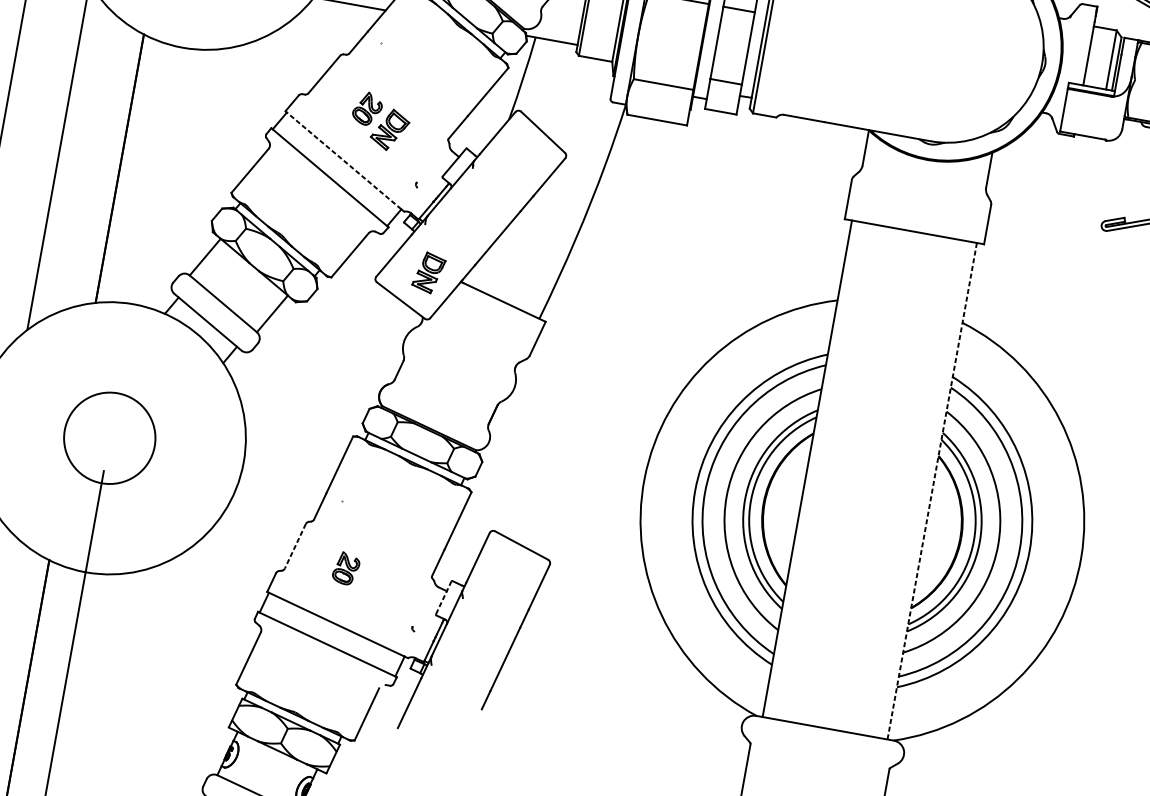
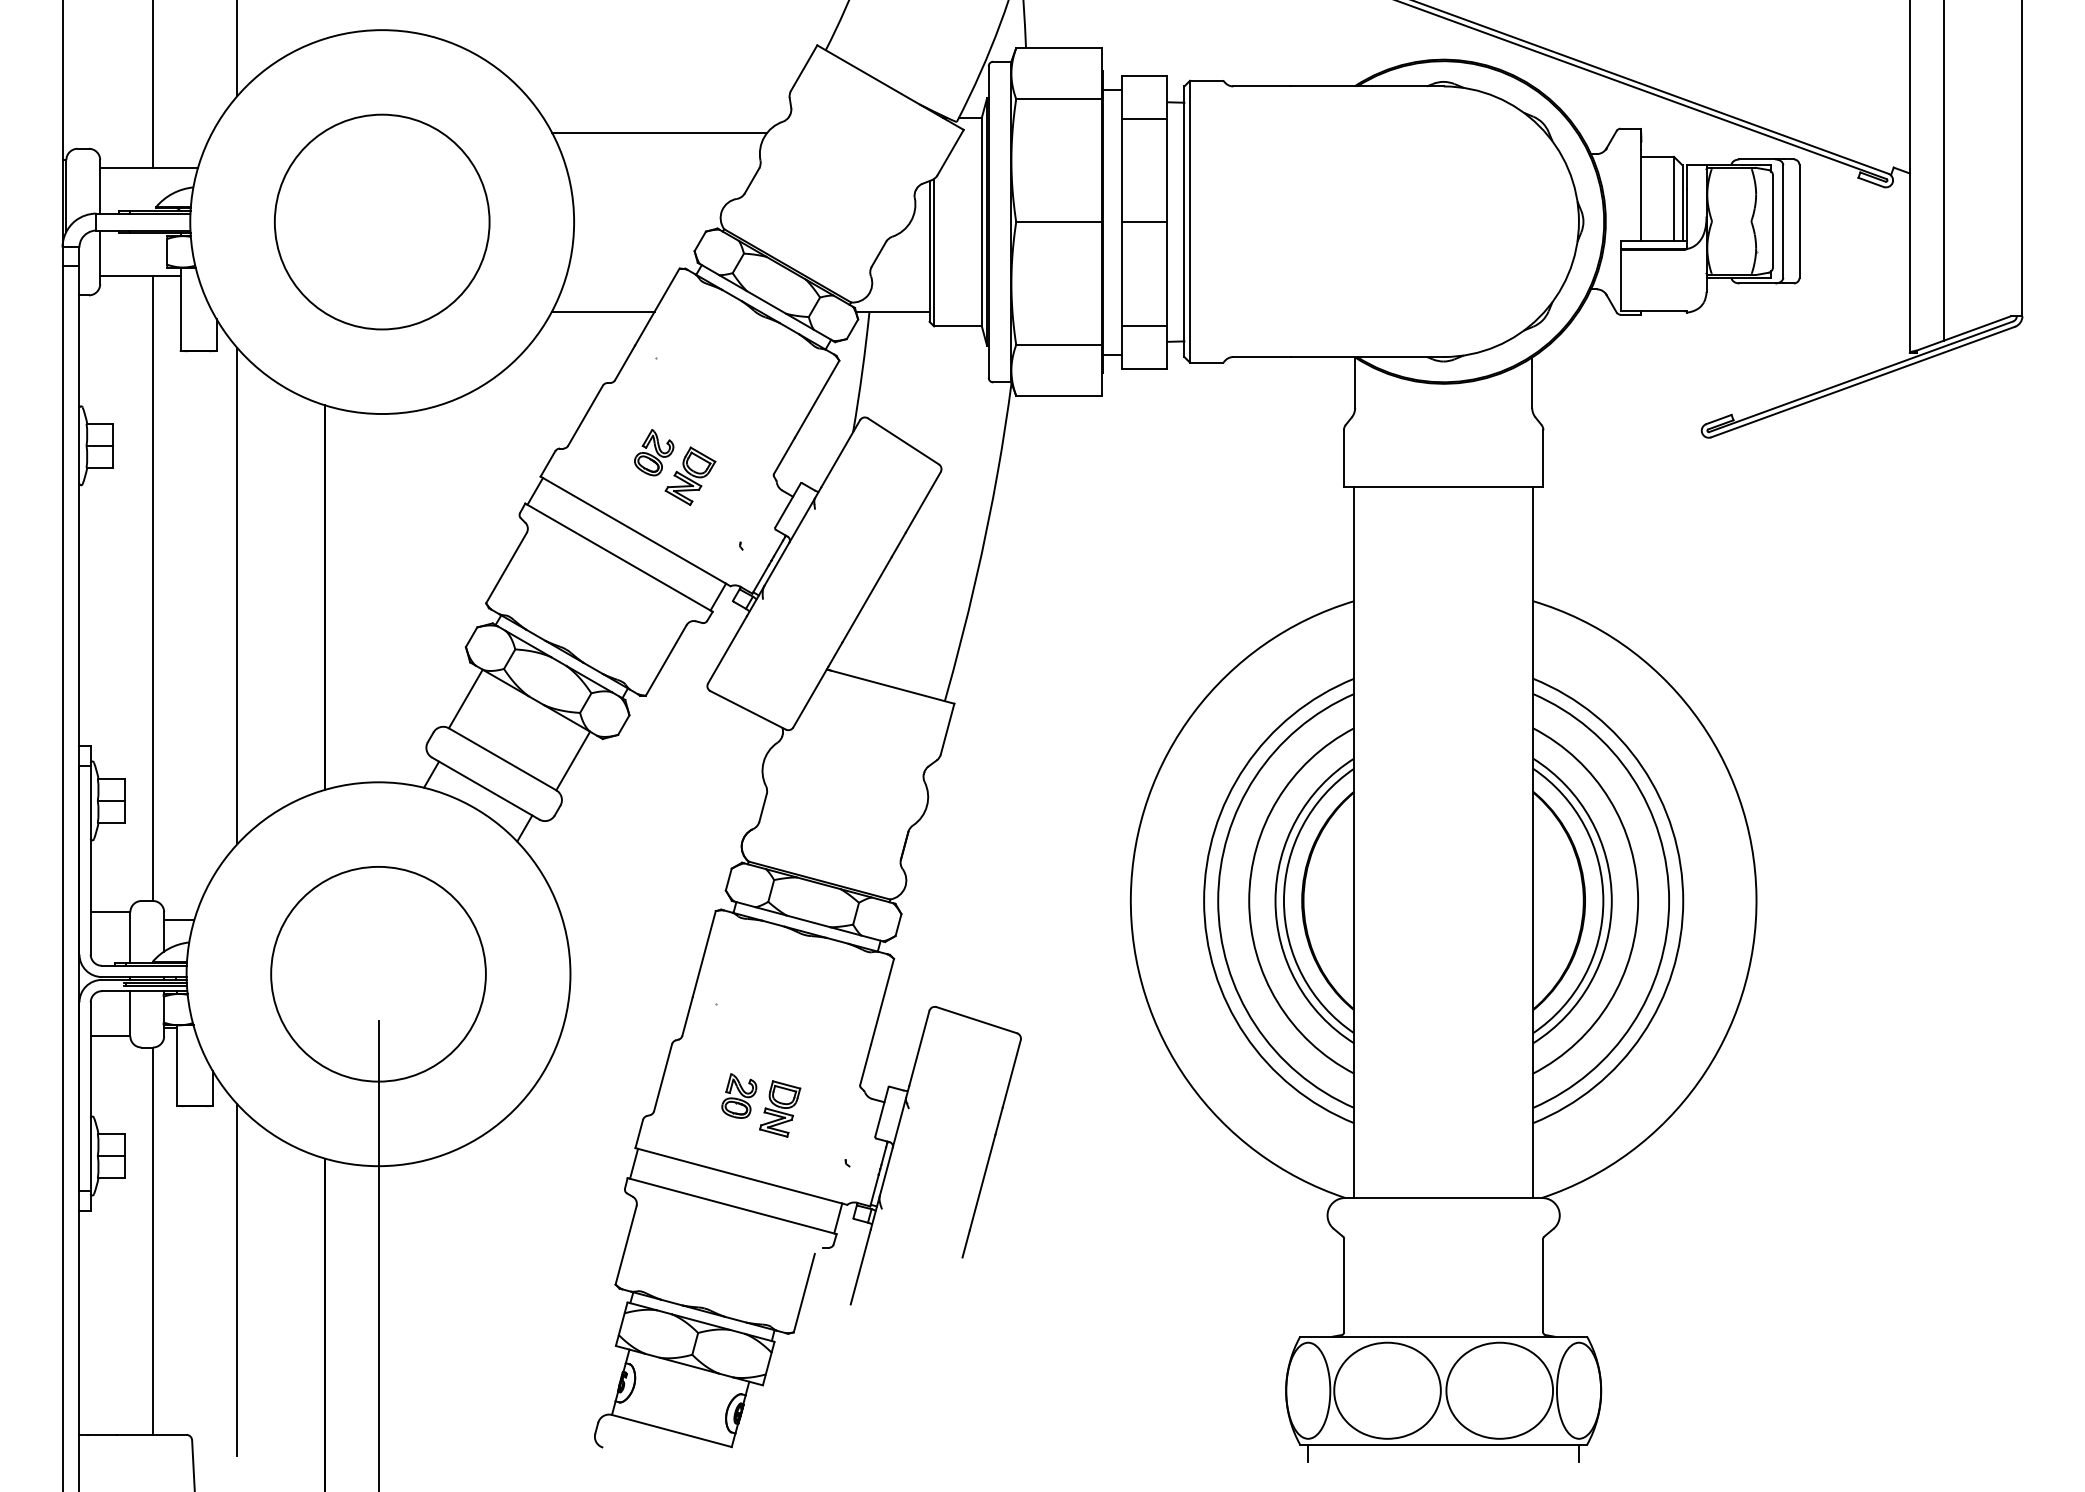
line: (343, 160) -> (633, 530), dashed -> solid
part: (429, 272) -> (780, 1108), moved
circle: (109, 437) -> (378, 973), size x1.67
line: (932, 491) -> (1533, 842), dashed -> solid
line: (295, 546) -> (663, 1077), dashed -> solid
line: (443, 597) -> (881, 1111), dashed -> solid

